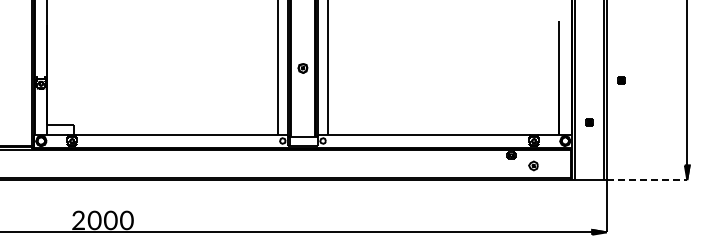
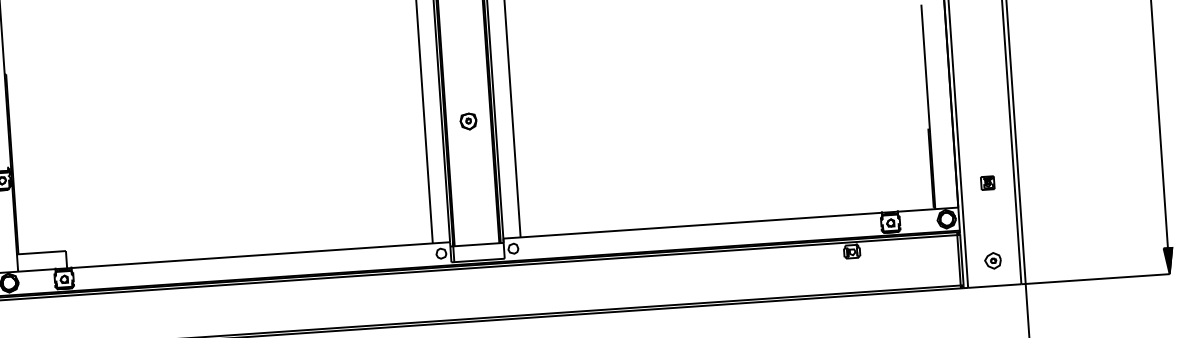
part: (621, 80) -> (1039, 104), removed
part: (533, 165) -> (993, 260), moved
line: (647, 180) -> (1098, 279), dashed -> solid

